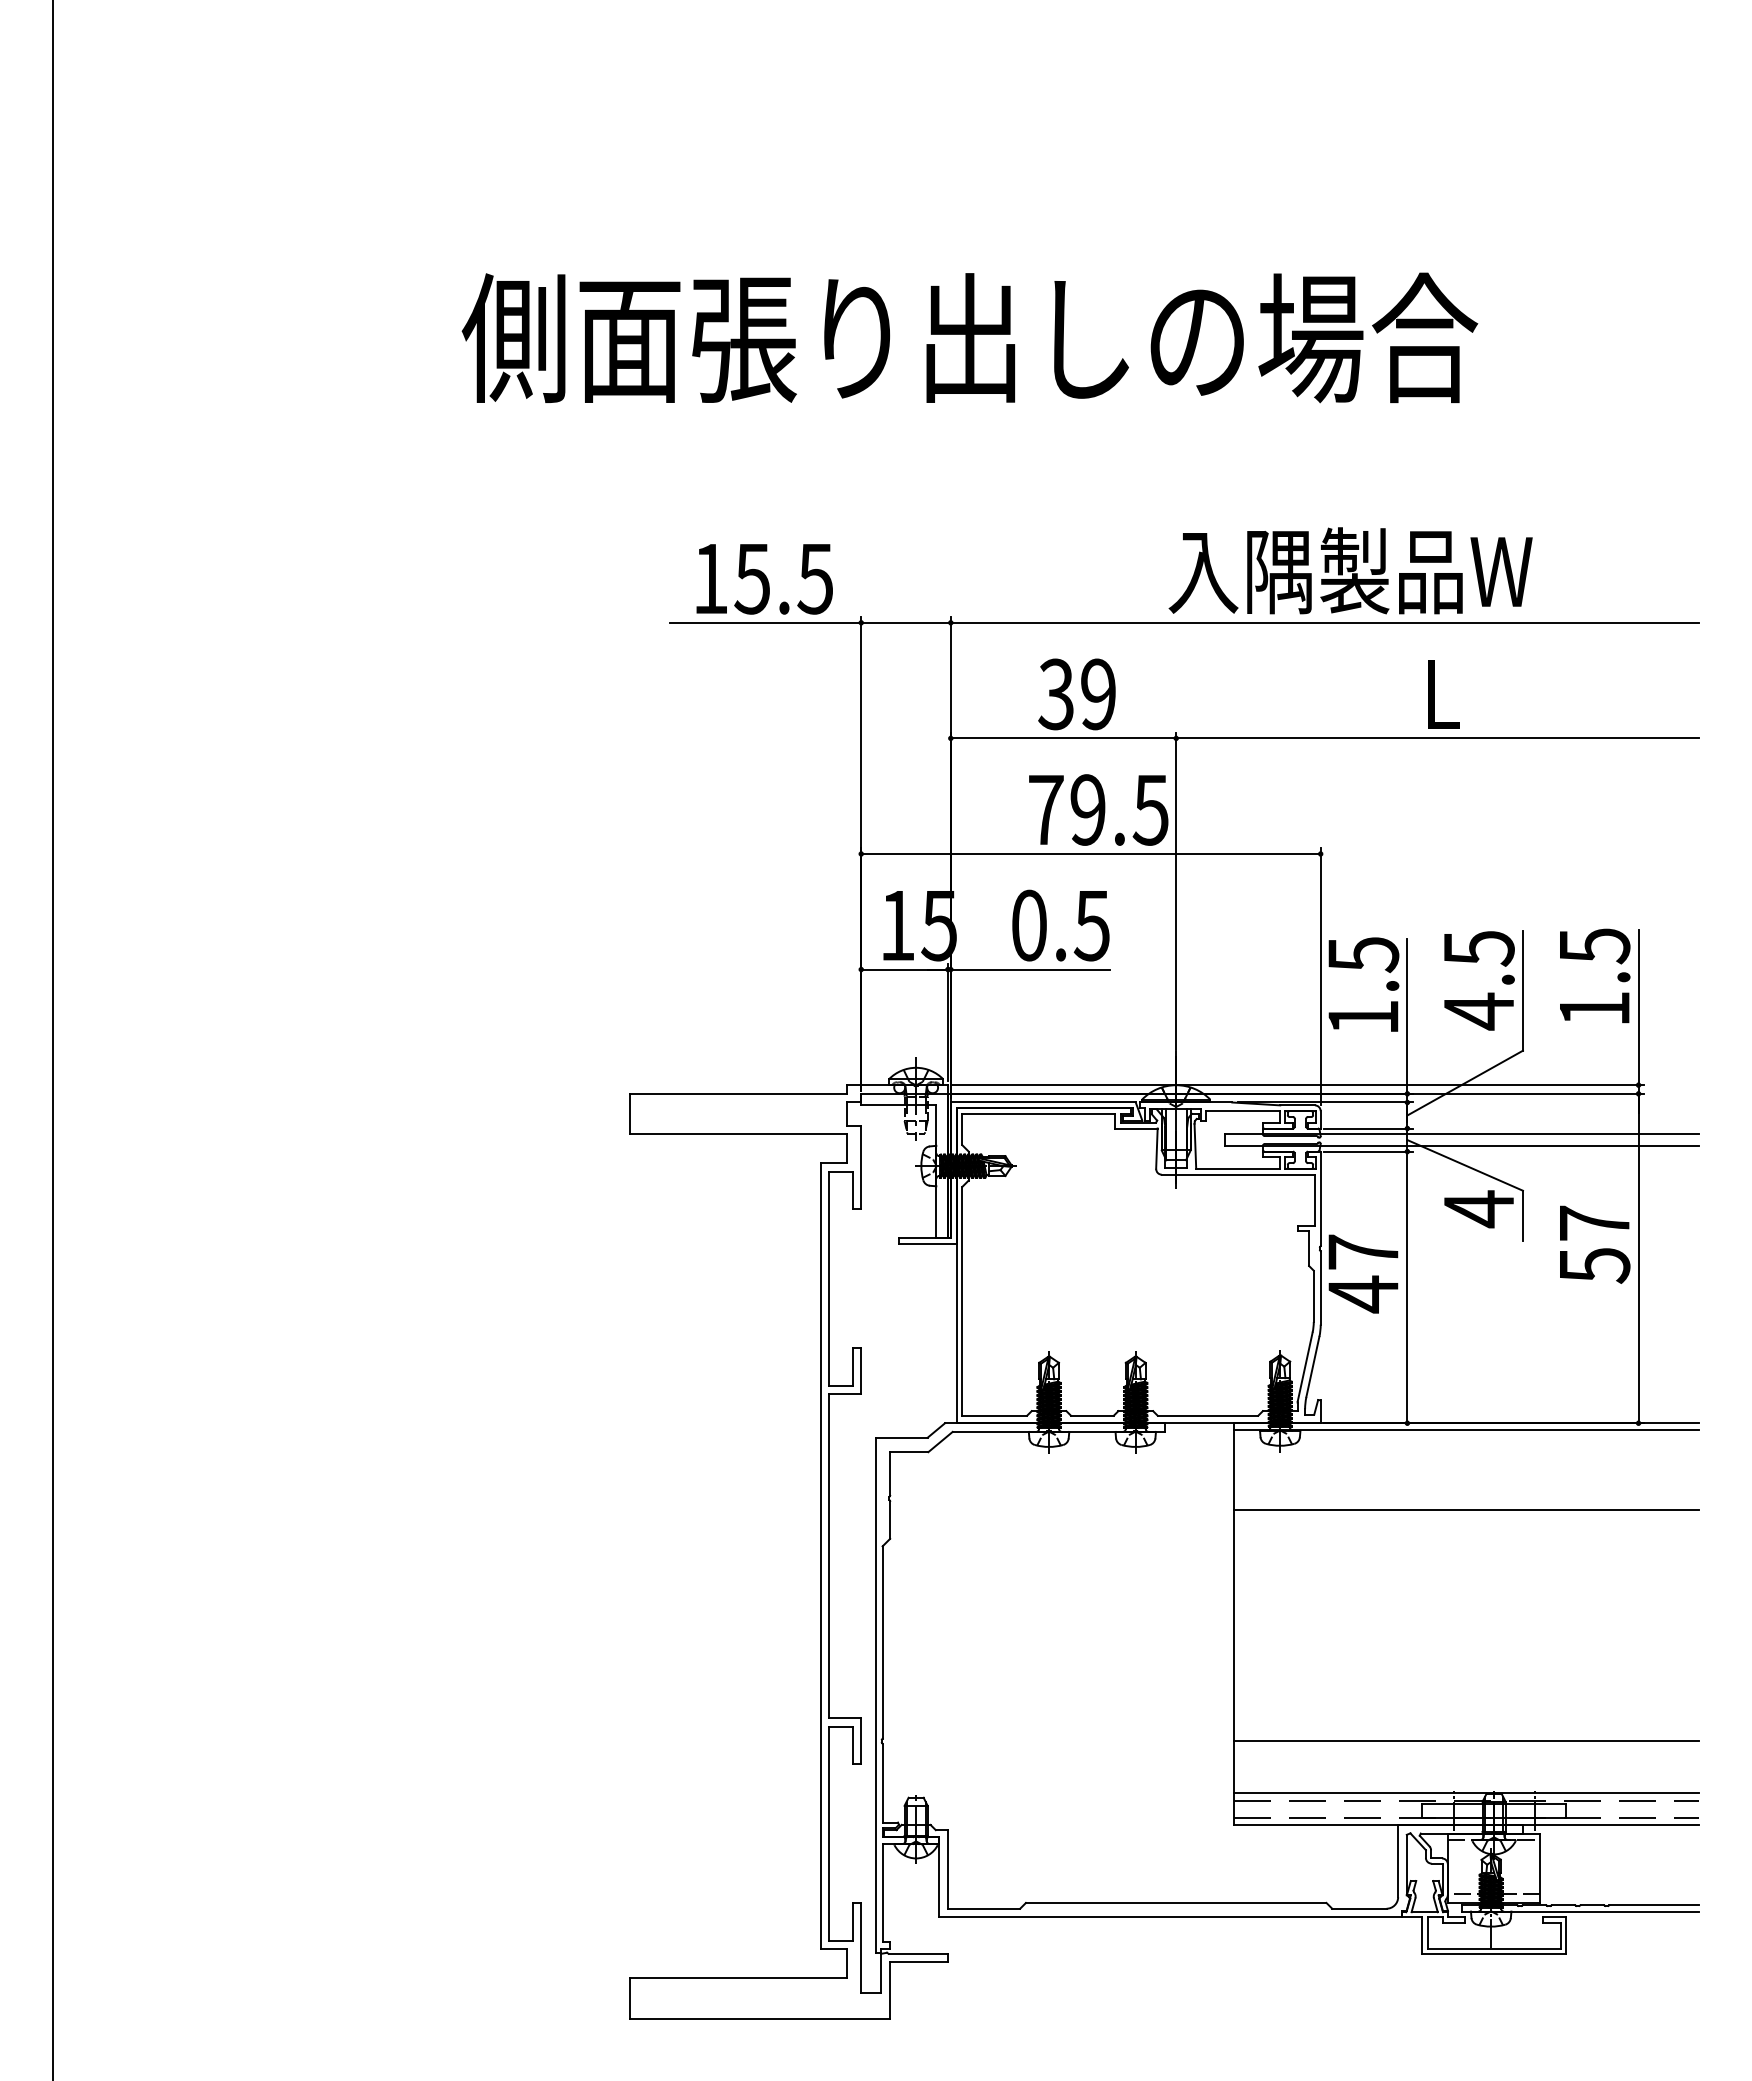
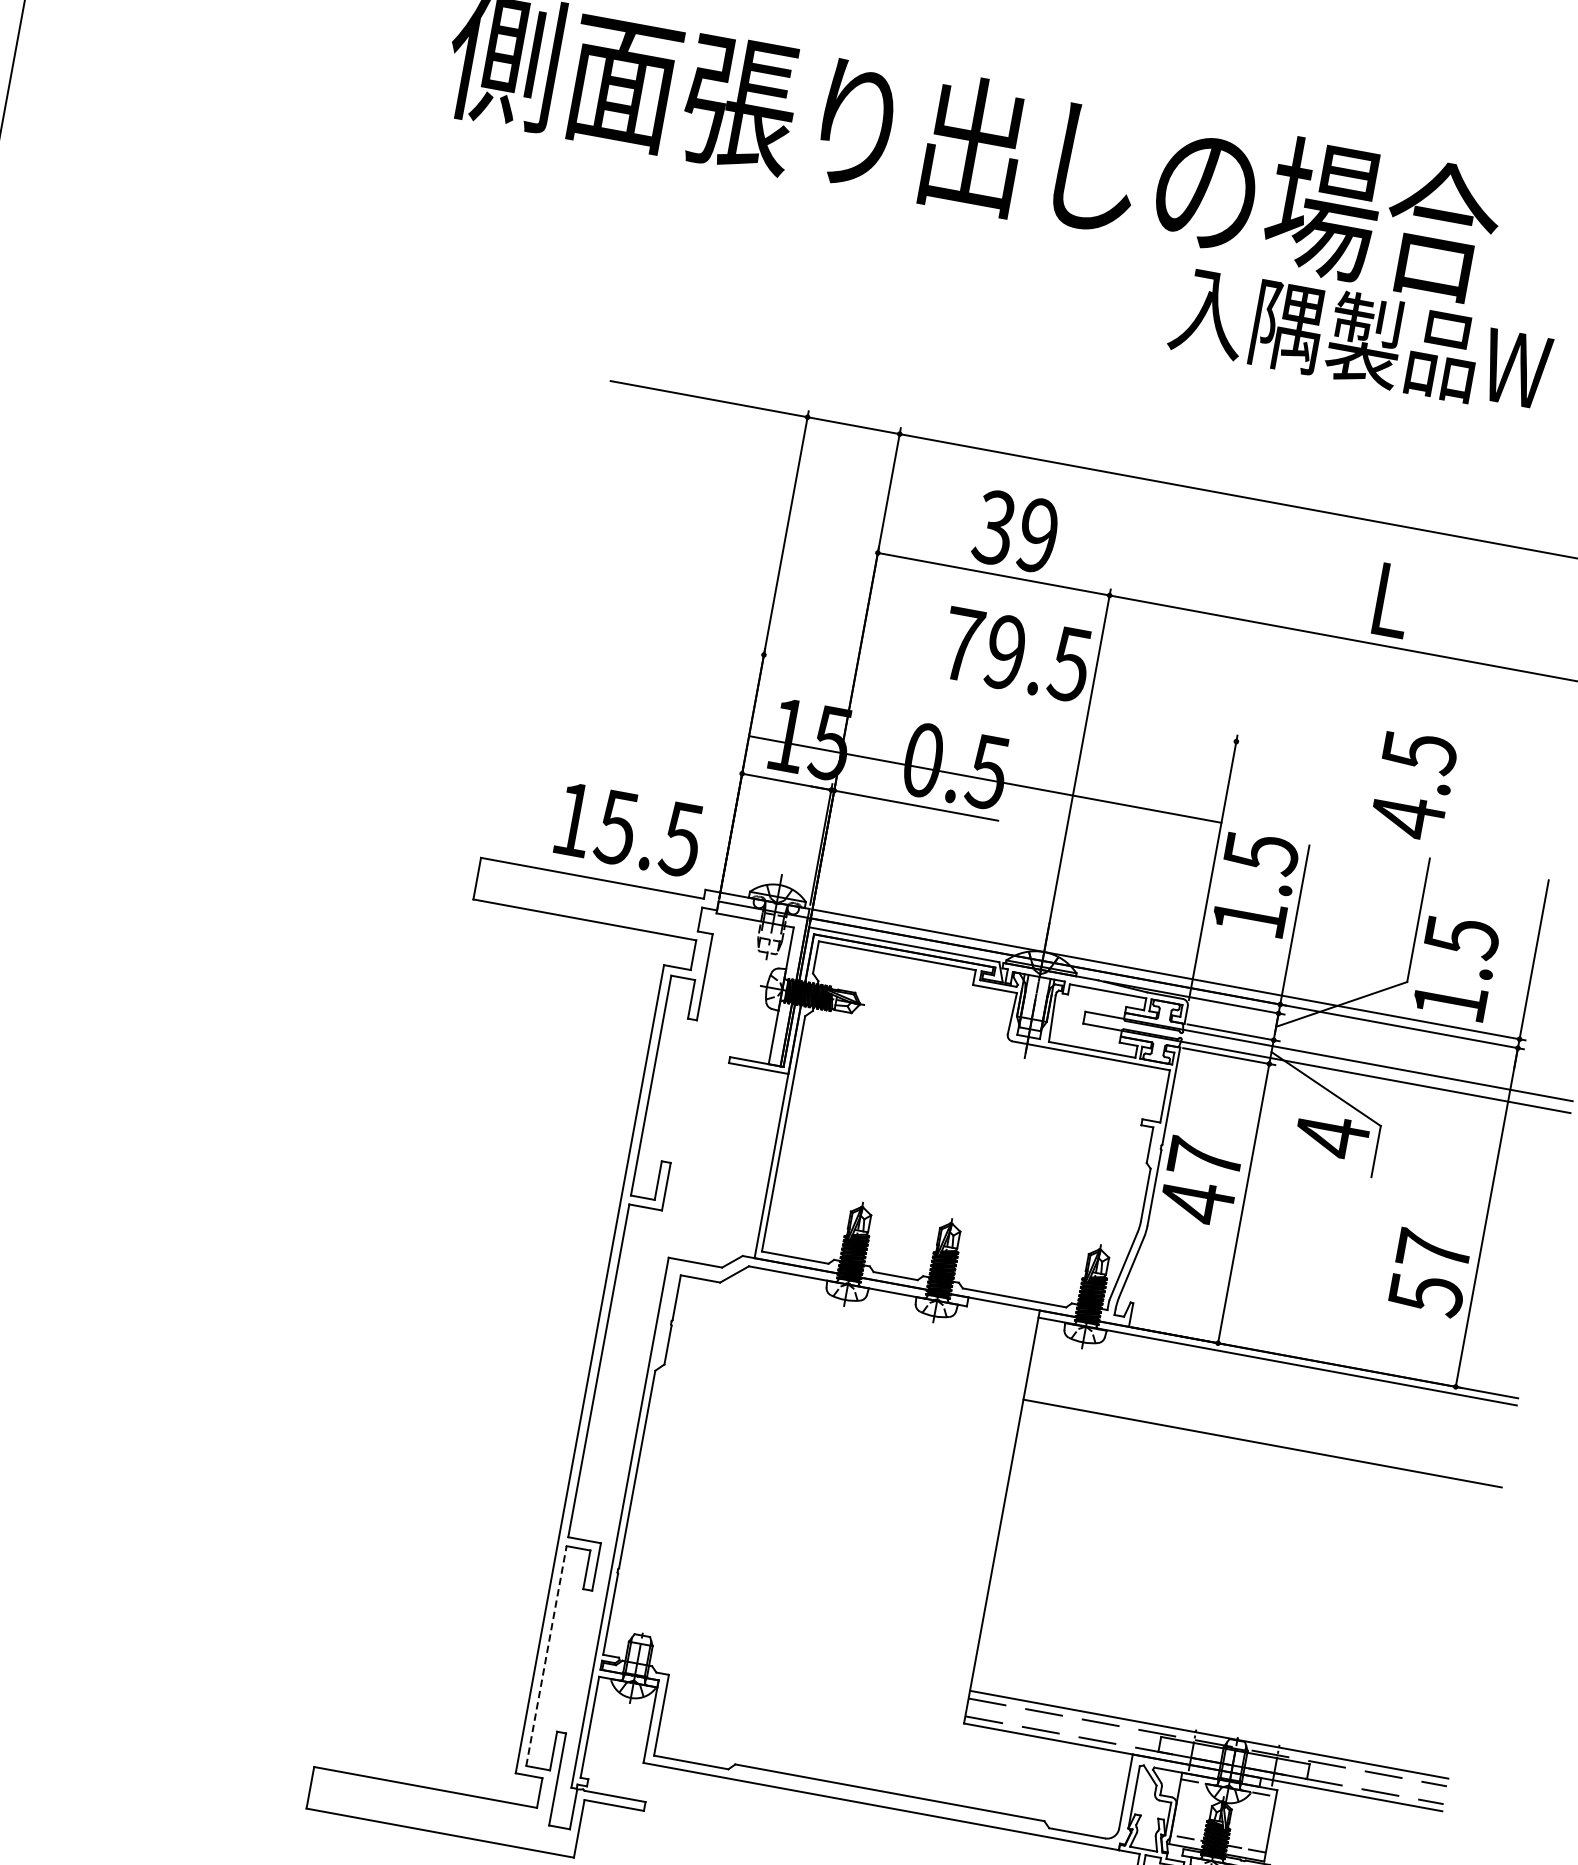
text: (1350, 570) -> (1361, 338), moved
text: (764, 579) -> (628, 830), moved
line: (1090, 853) -> (984, 778), moved
text: (1595, 975) -> (1457, 967), moved
text: (1479, 980) -> (1414, 785), moved
text: (1595, 1244) -> (1430, 1273), moved
line: (1466, 1740) -> (1218, 1680), removed
line: (829, 1833) -> (546, 1655), solid -> dashed

